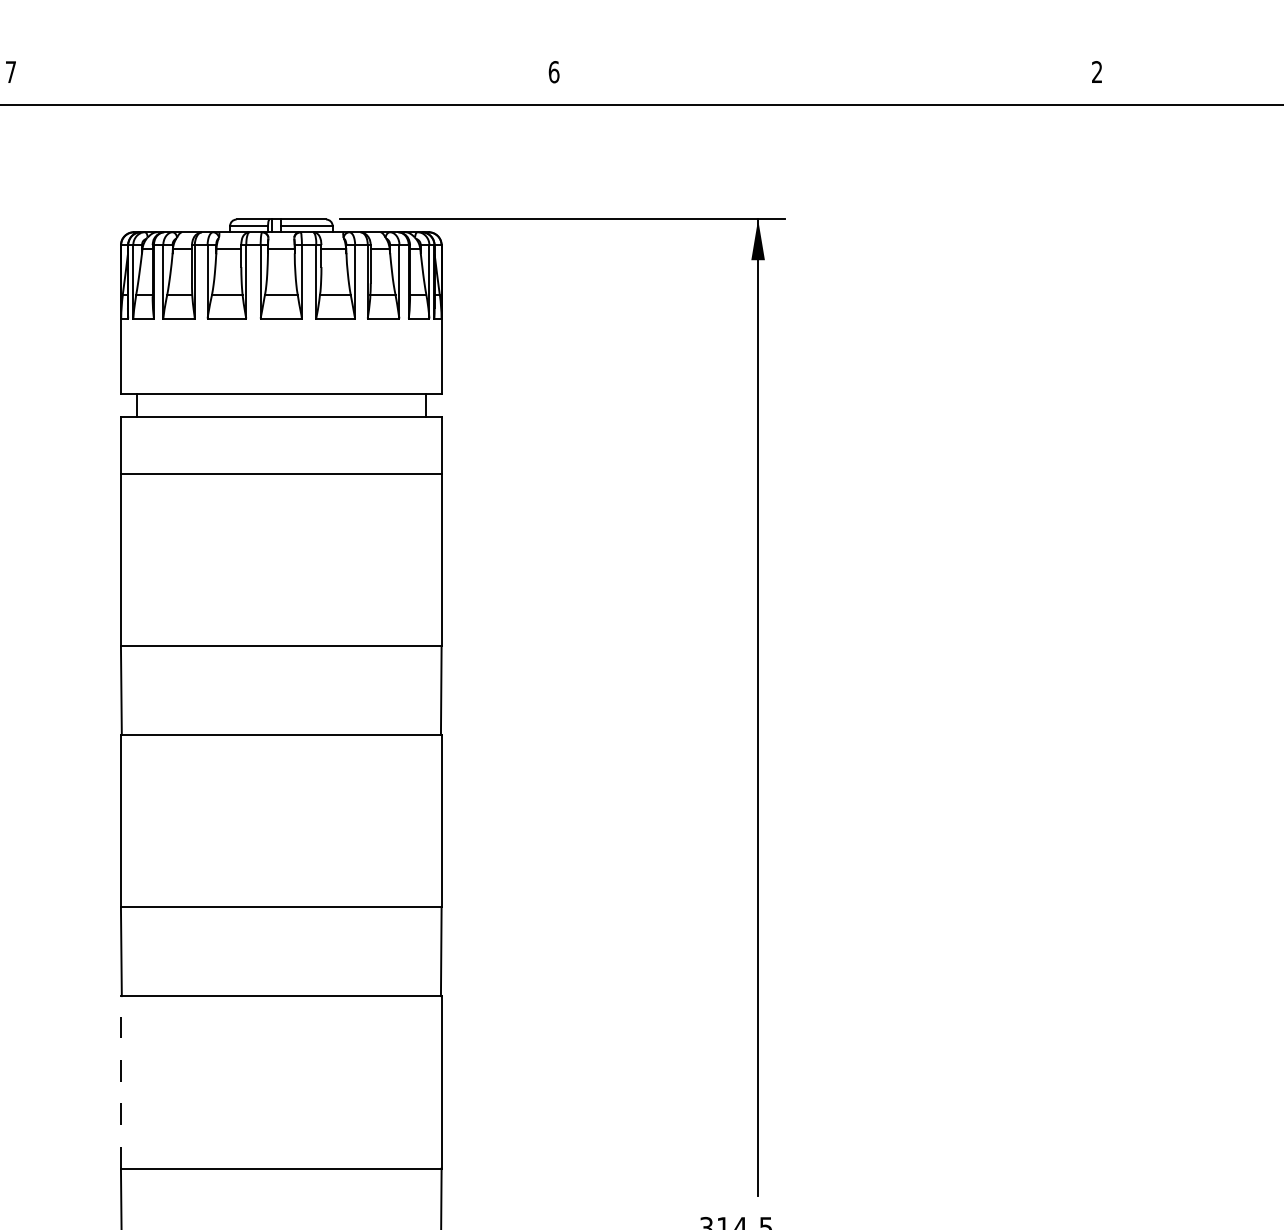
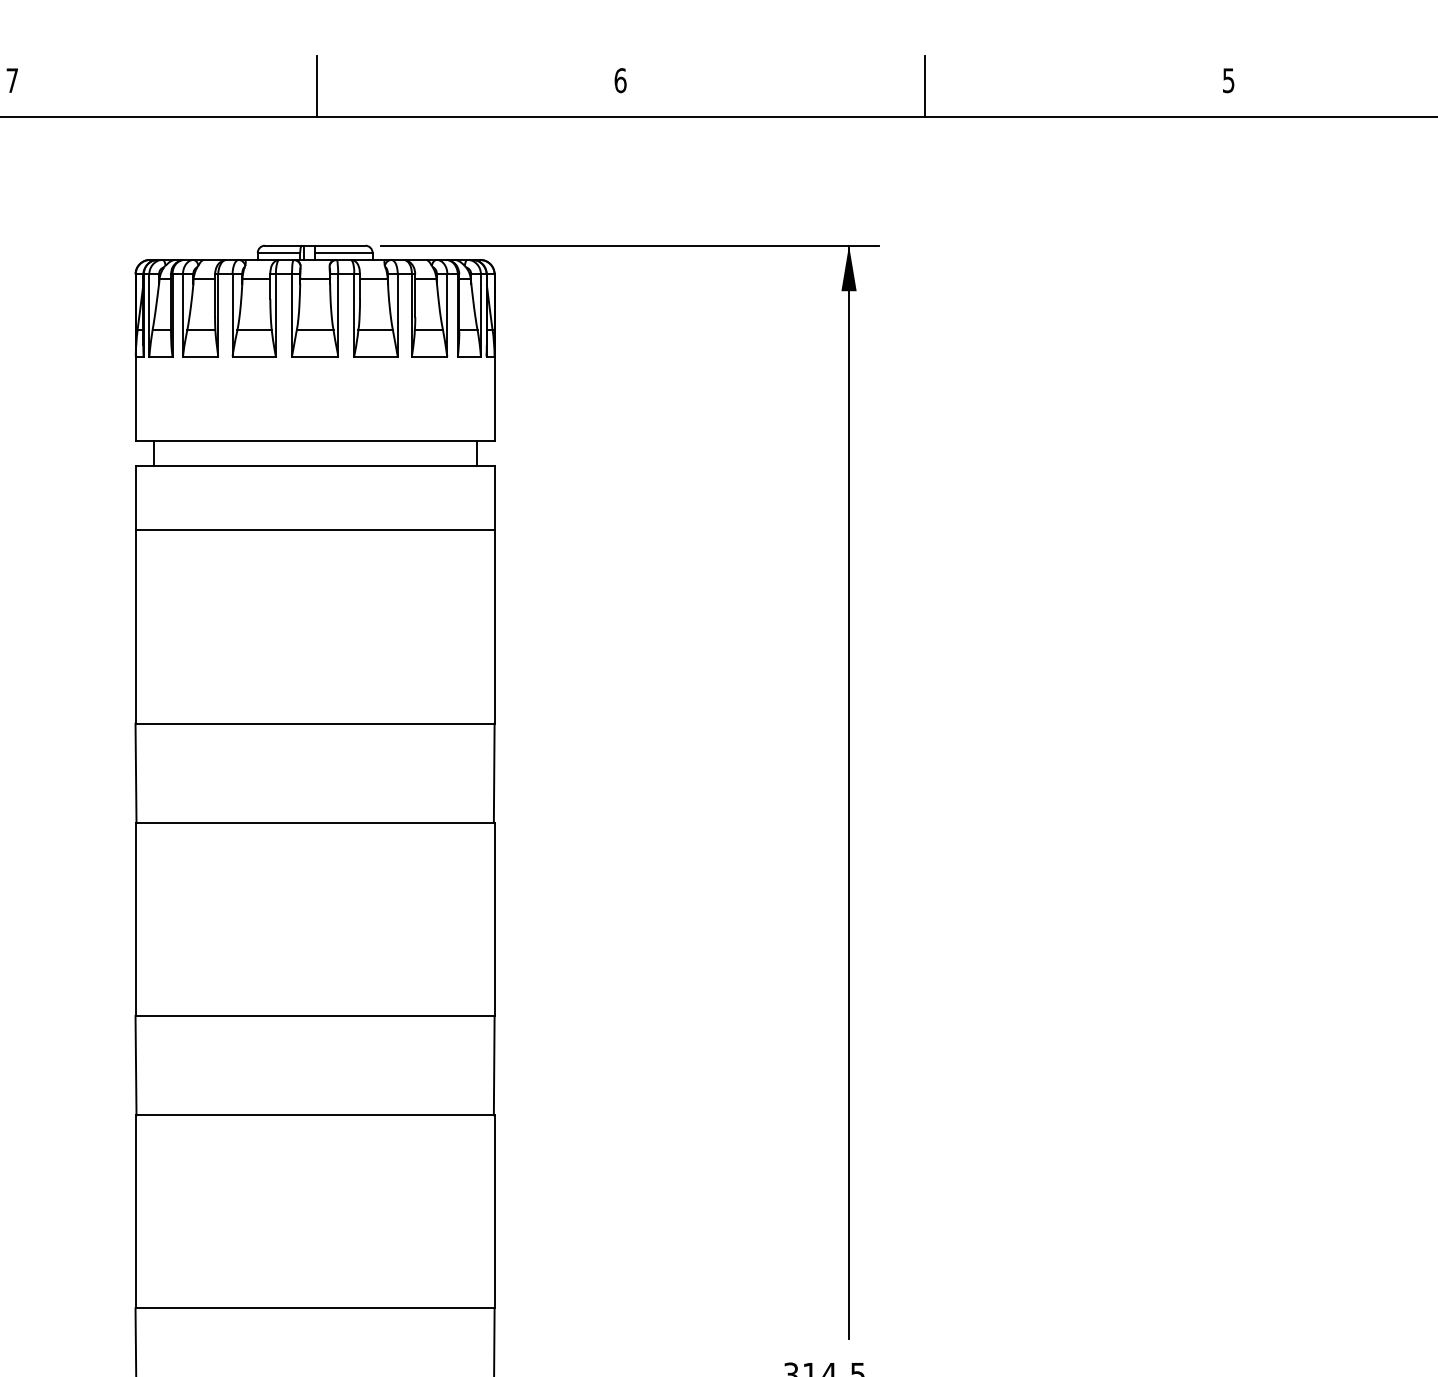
text: (1097, 72) -> (1229, 81), 2 -> 5
line: (282, 77) -> (316, 86), added
line: (825, 77) -> (924, 86), added
line: (120, 1081) -> (135, 1210), dashed -> solid

